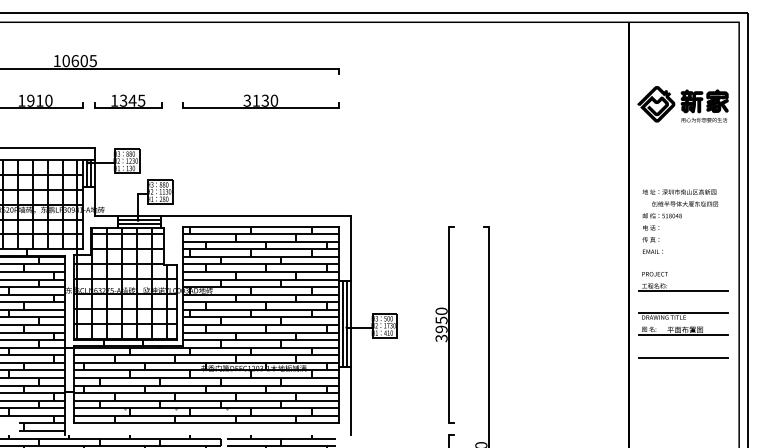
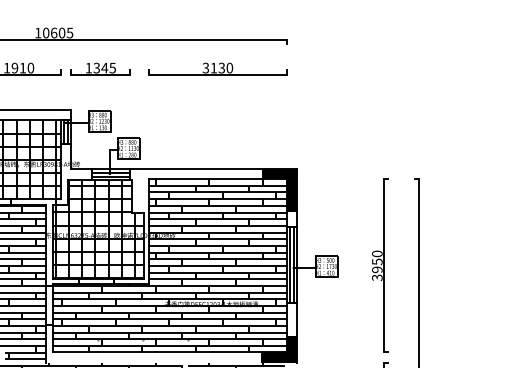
fill: (330, 239) -> (279, 190), added
fill: (329, 419) -> (278, 349), added

